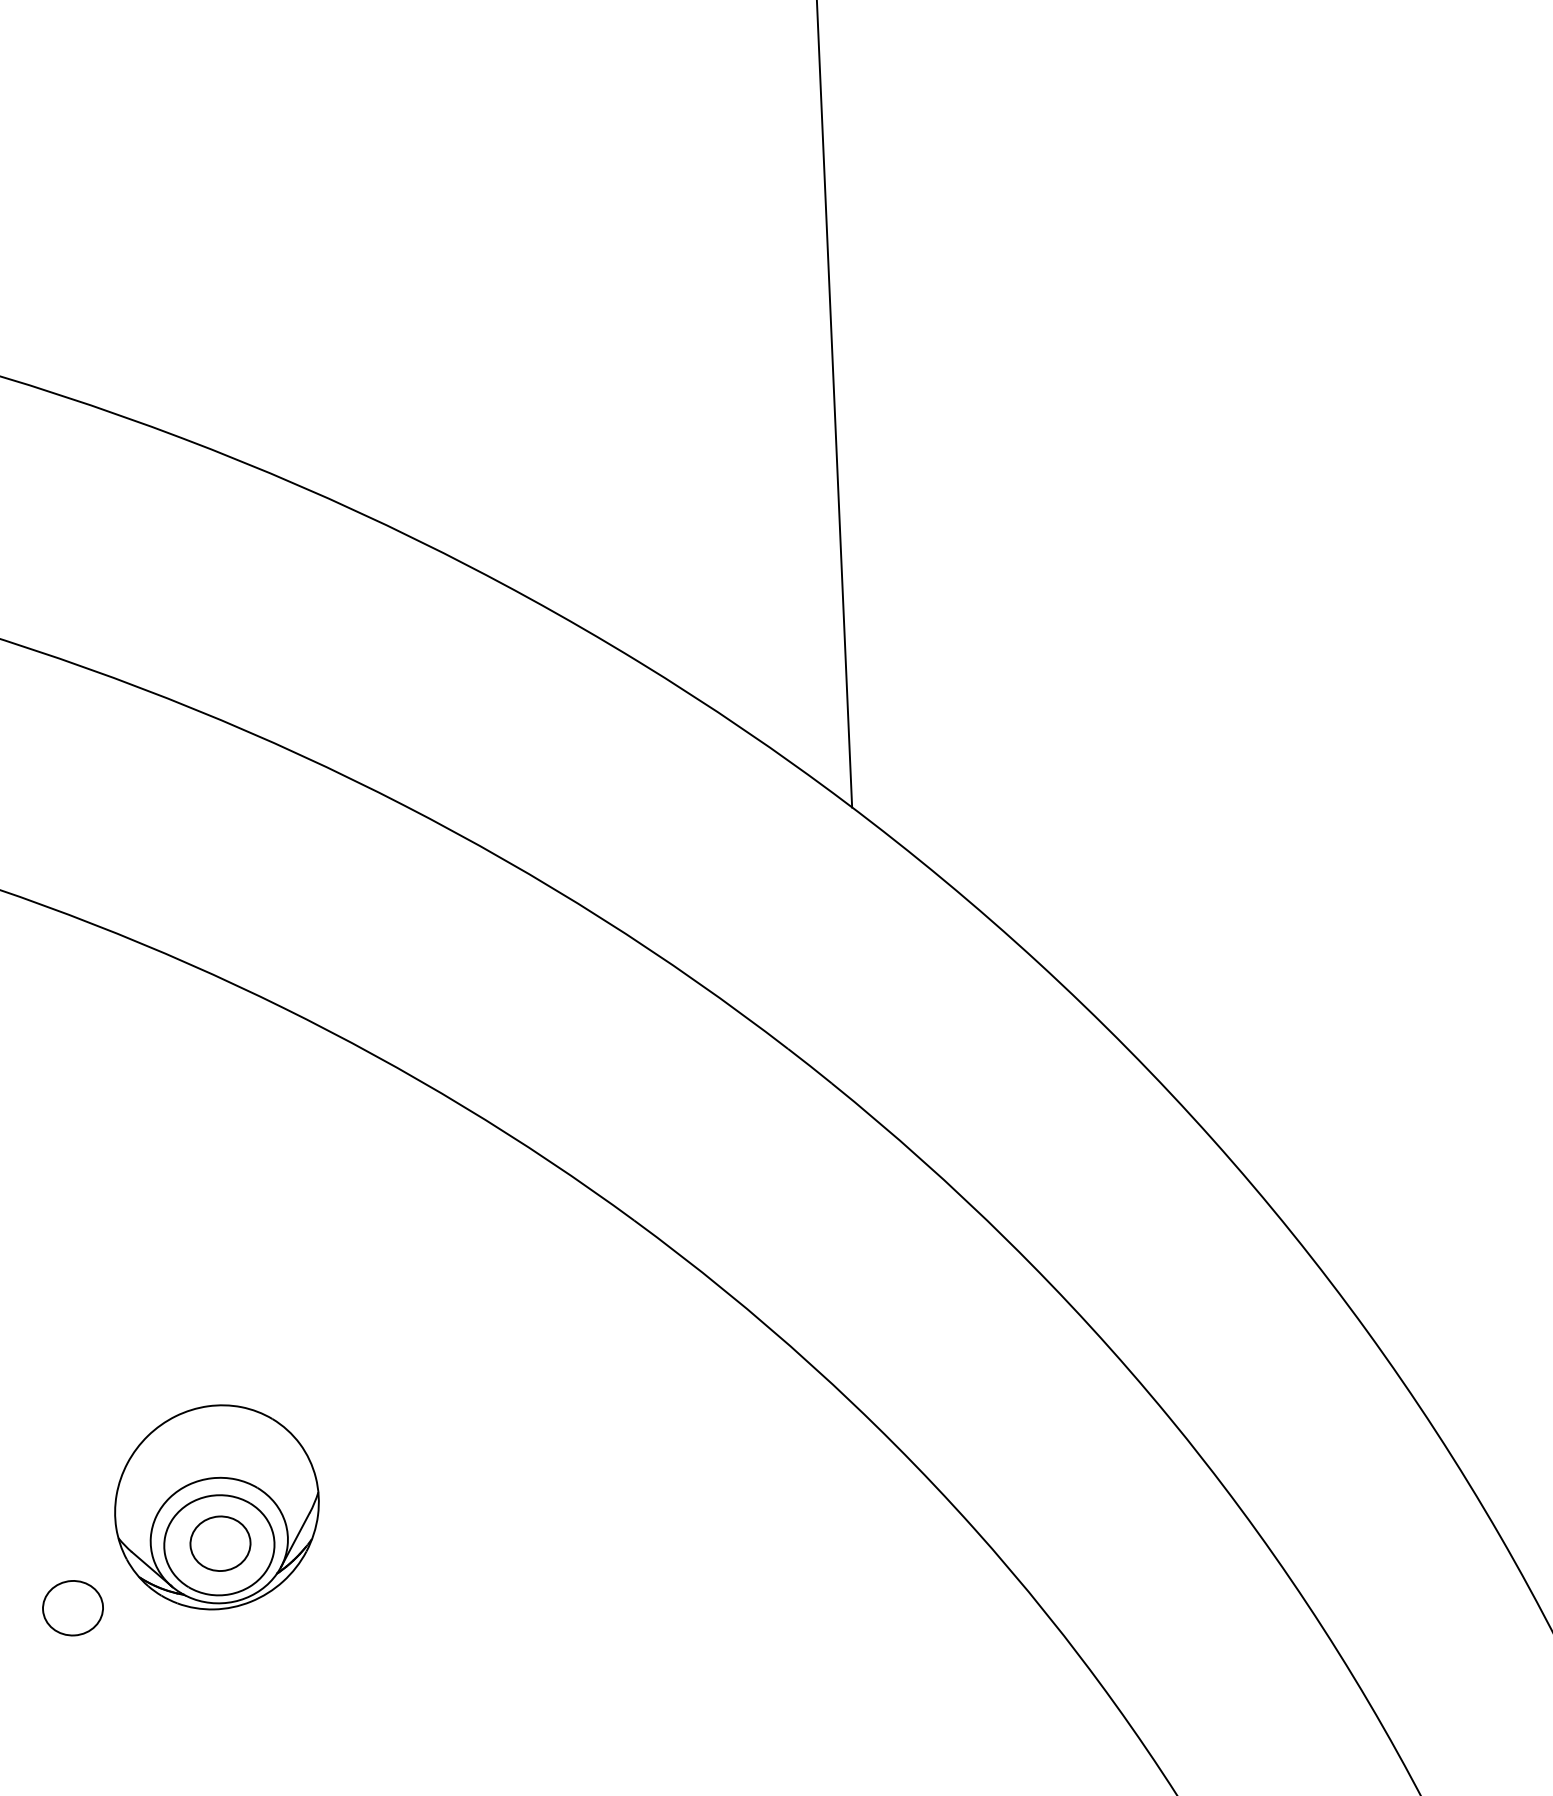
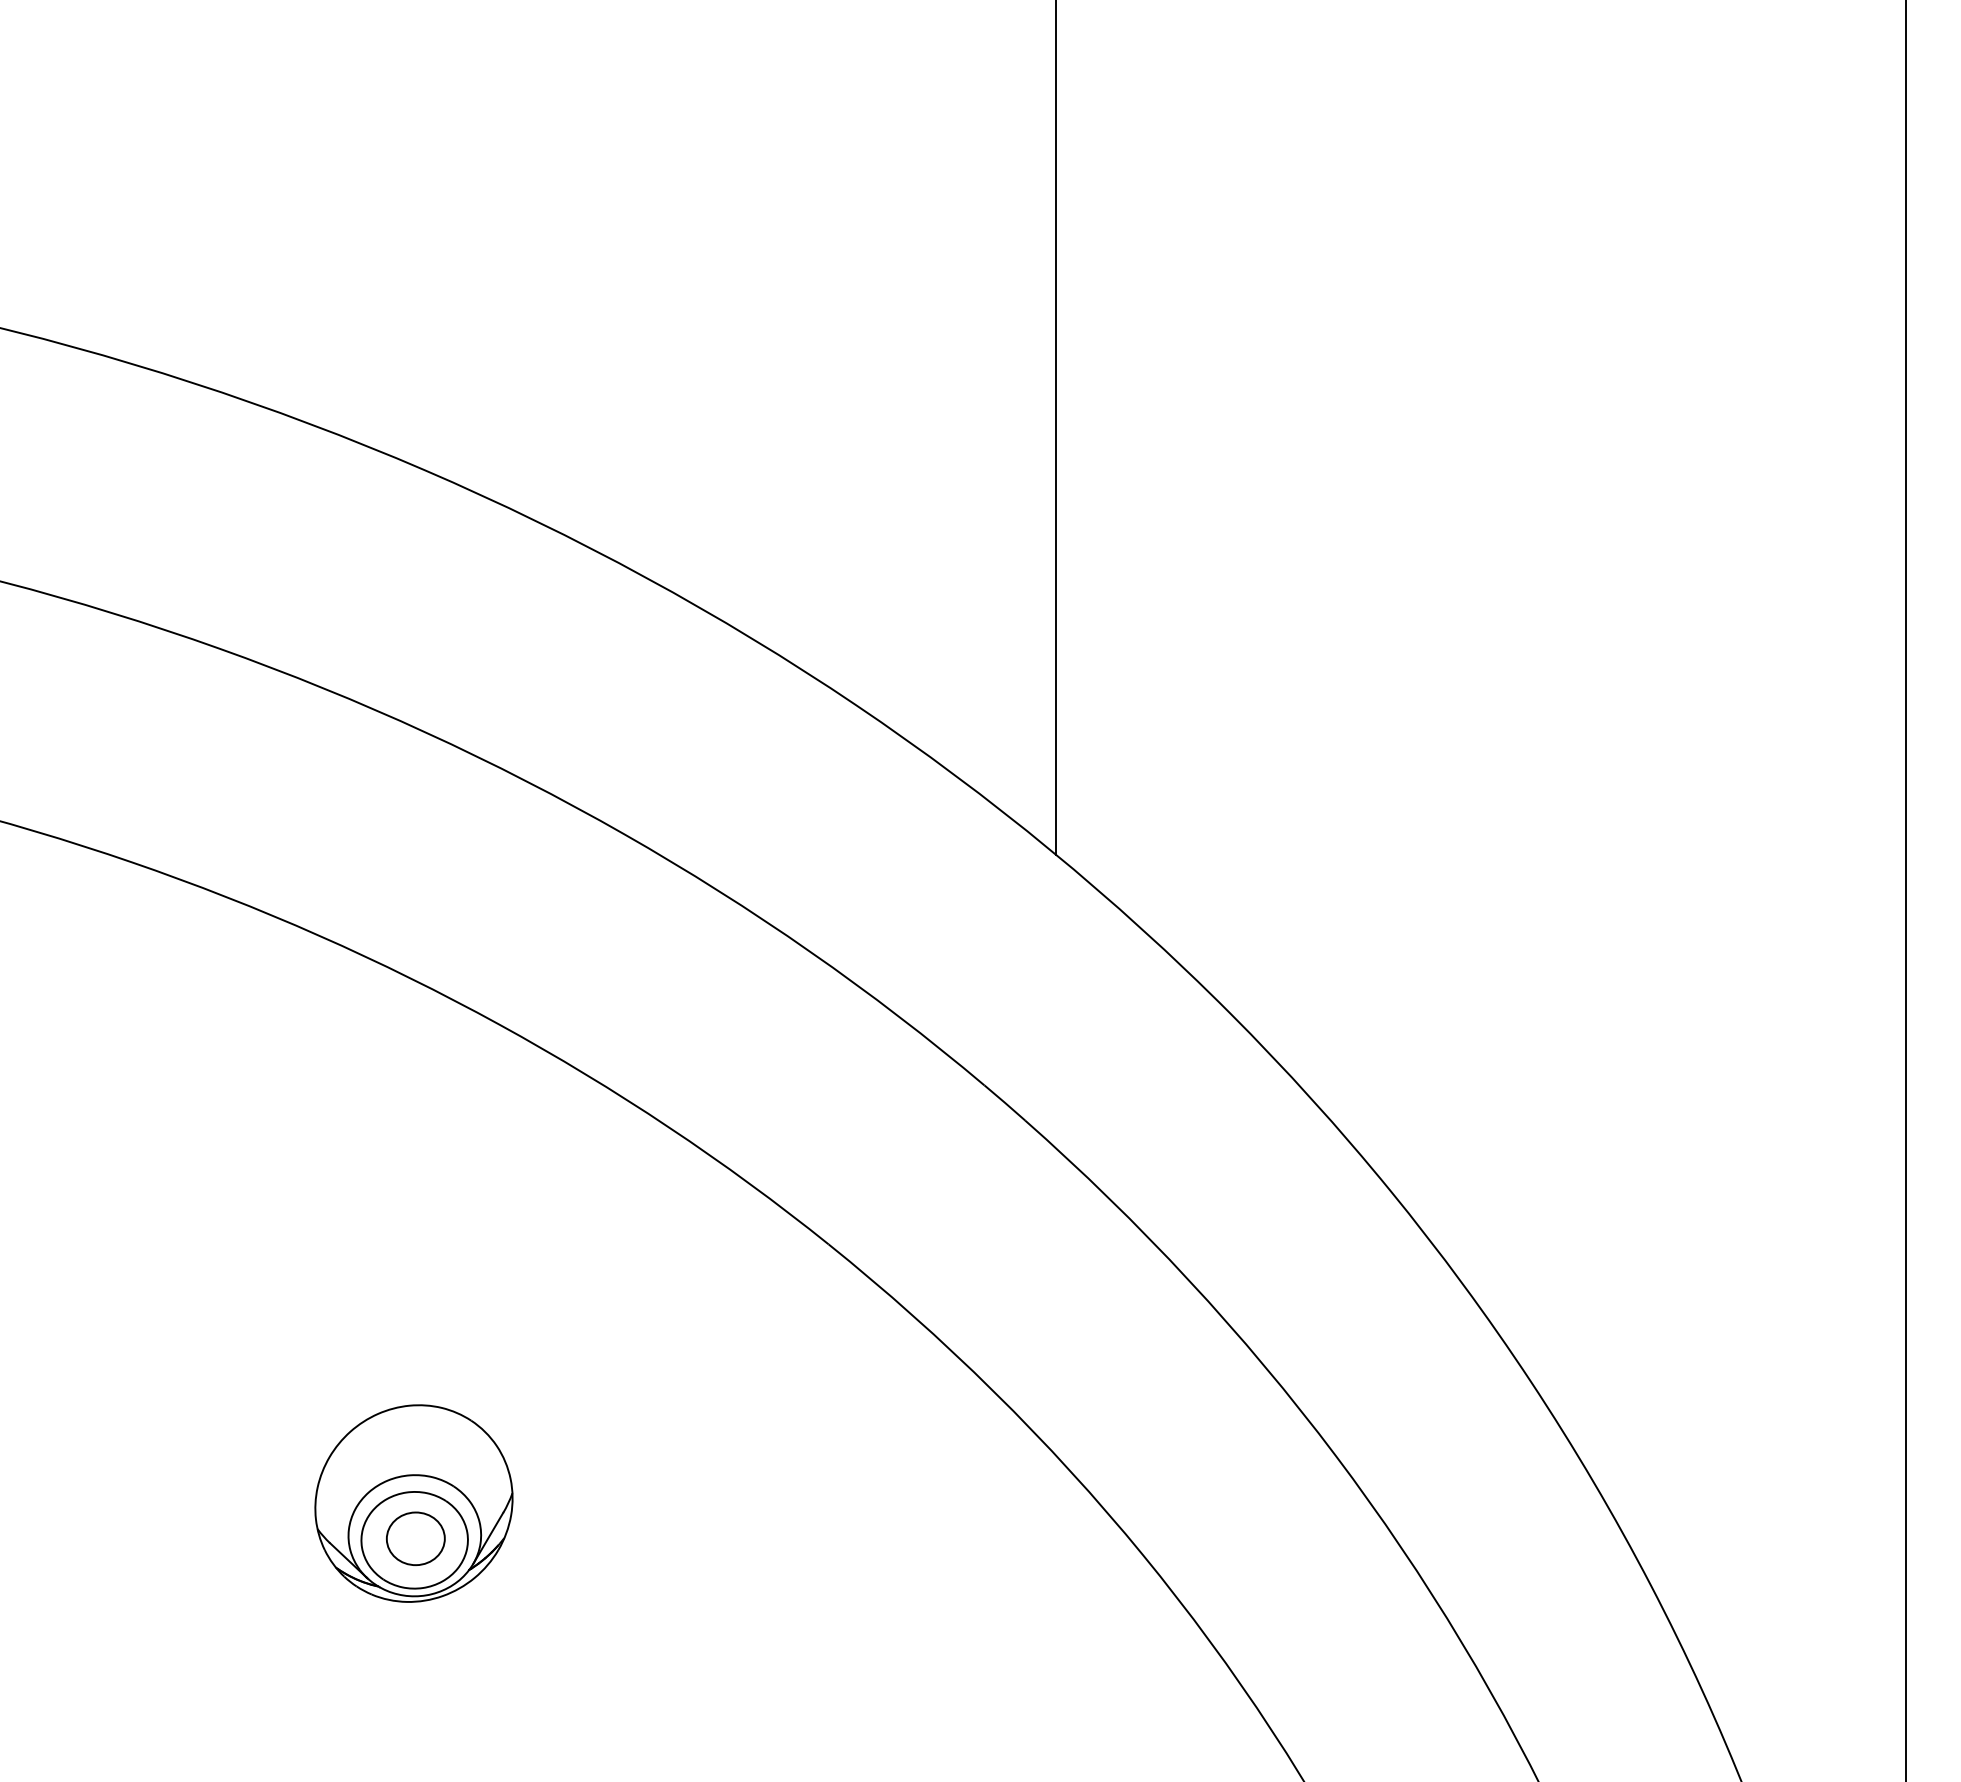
part: (72, 1607) -> (270, 1594), removed

